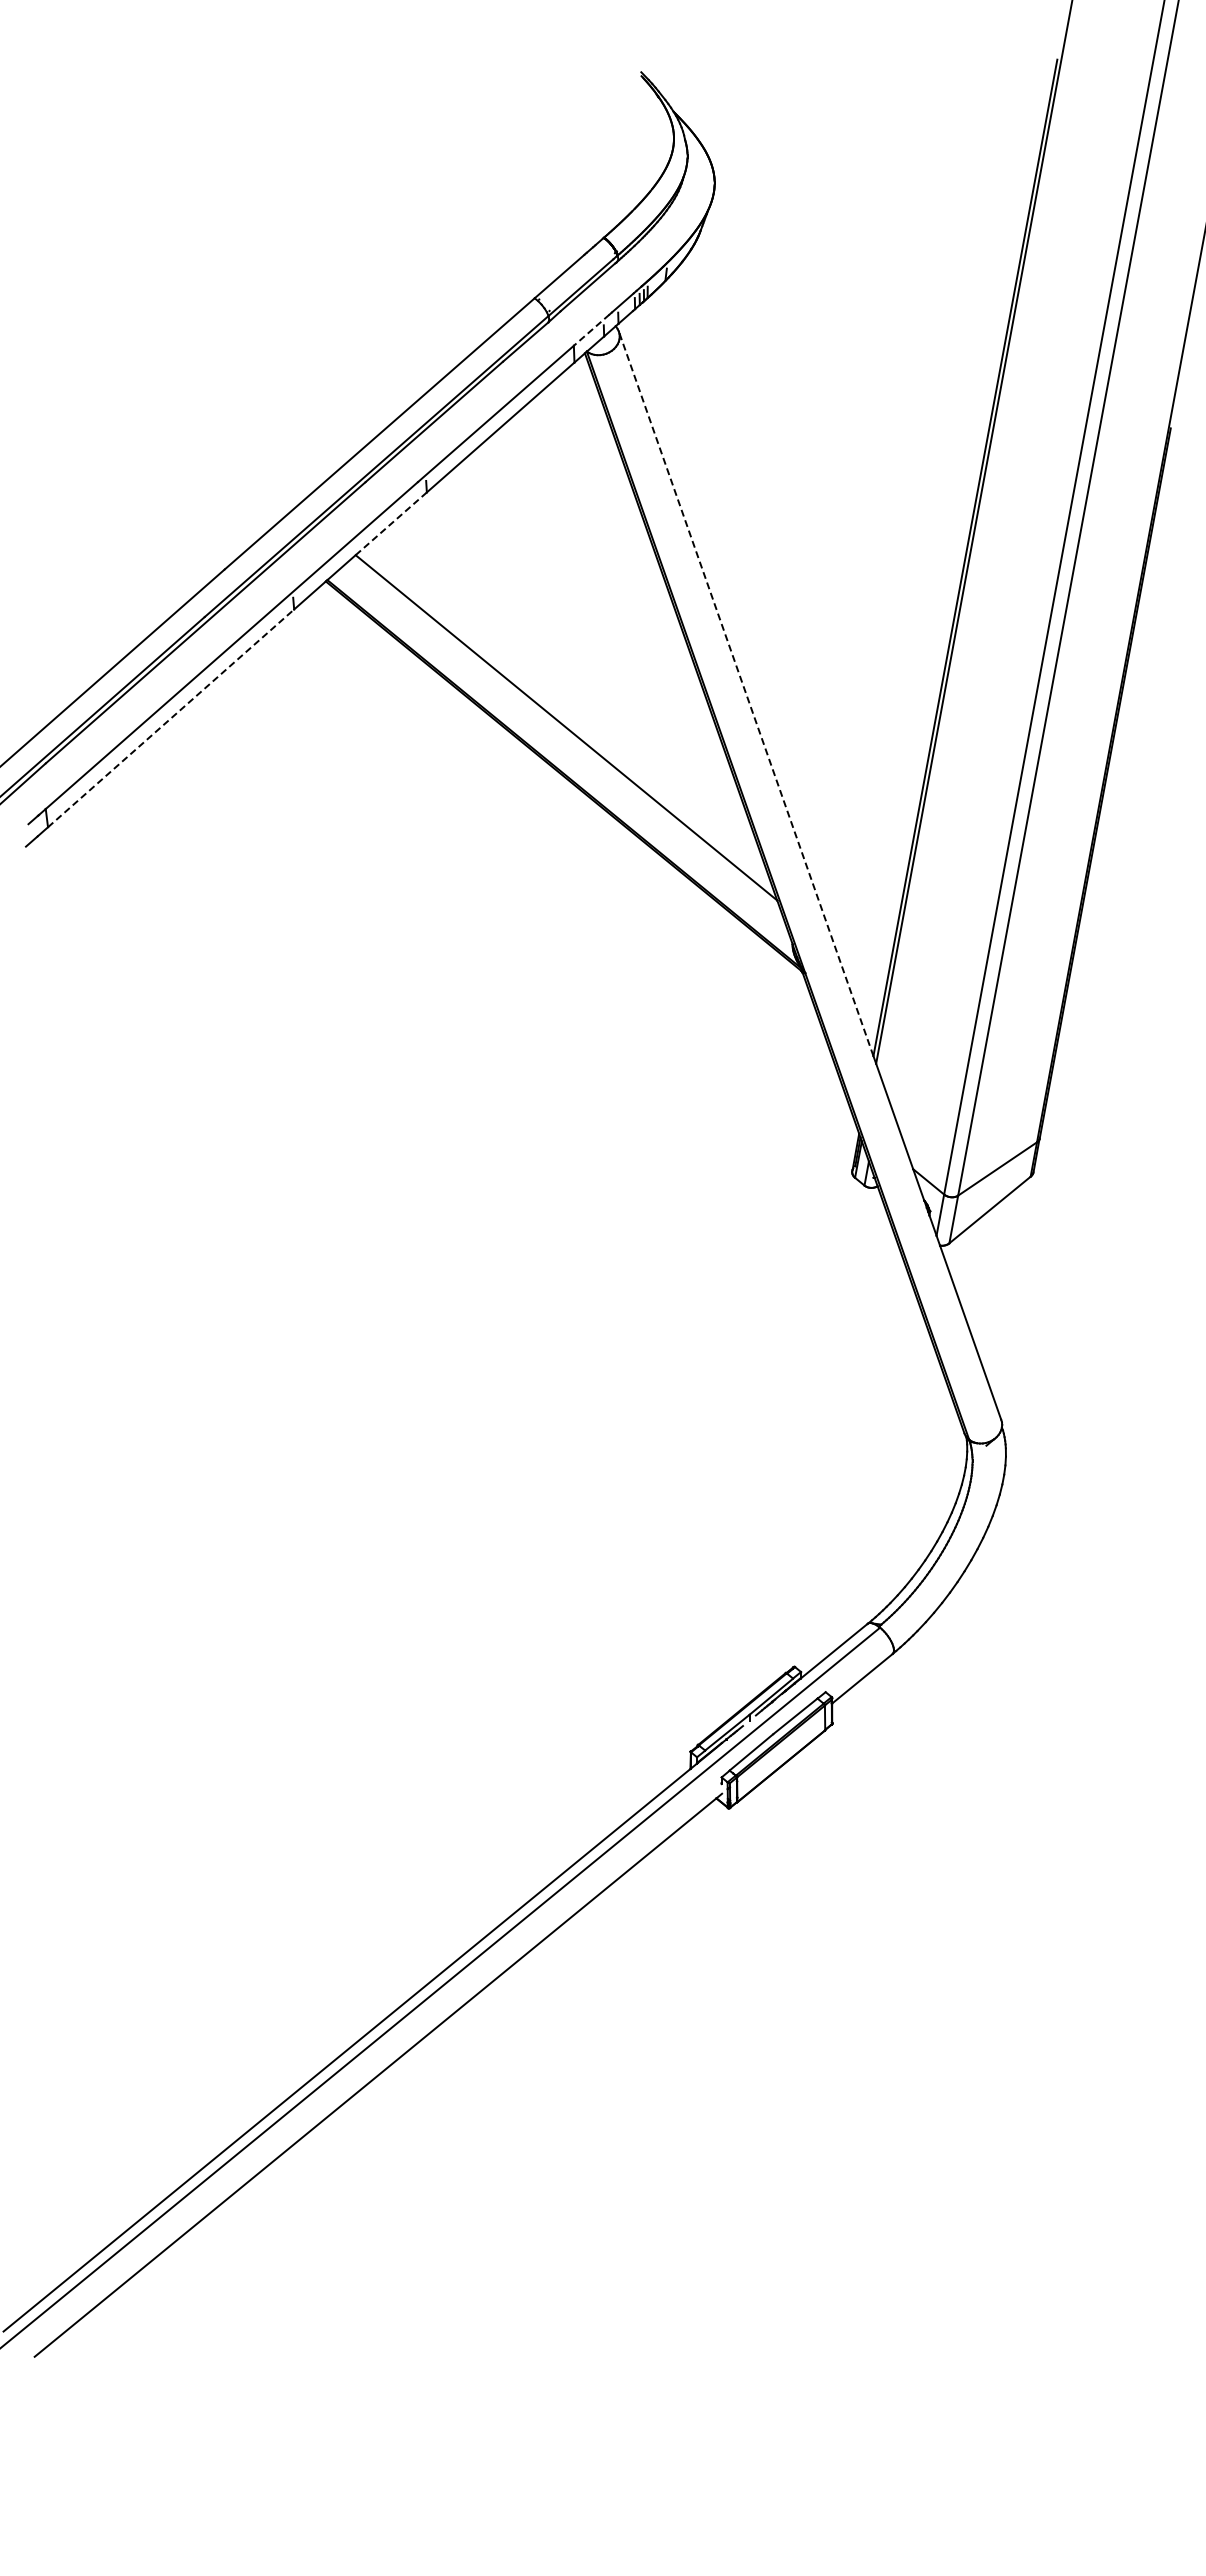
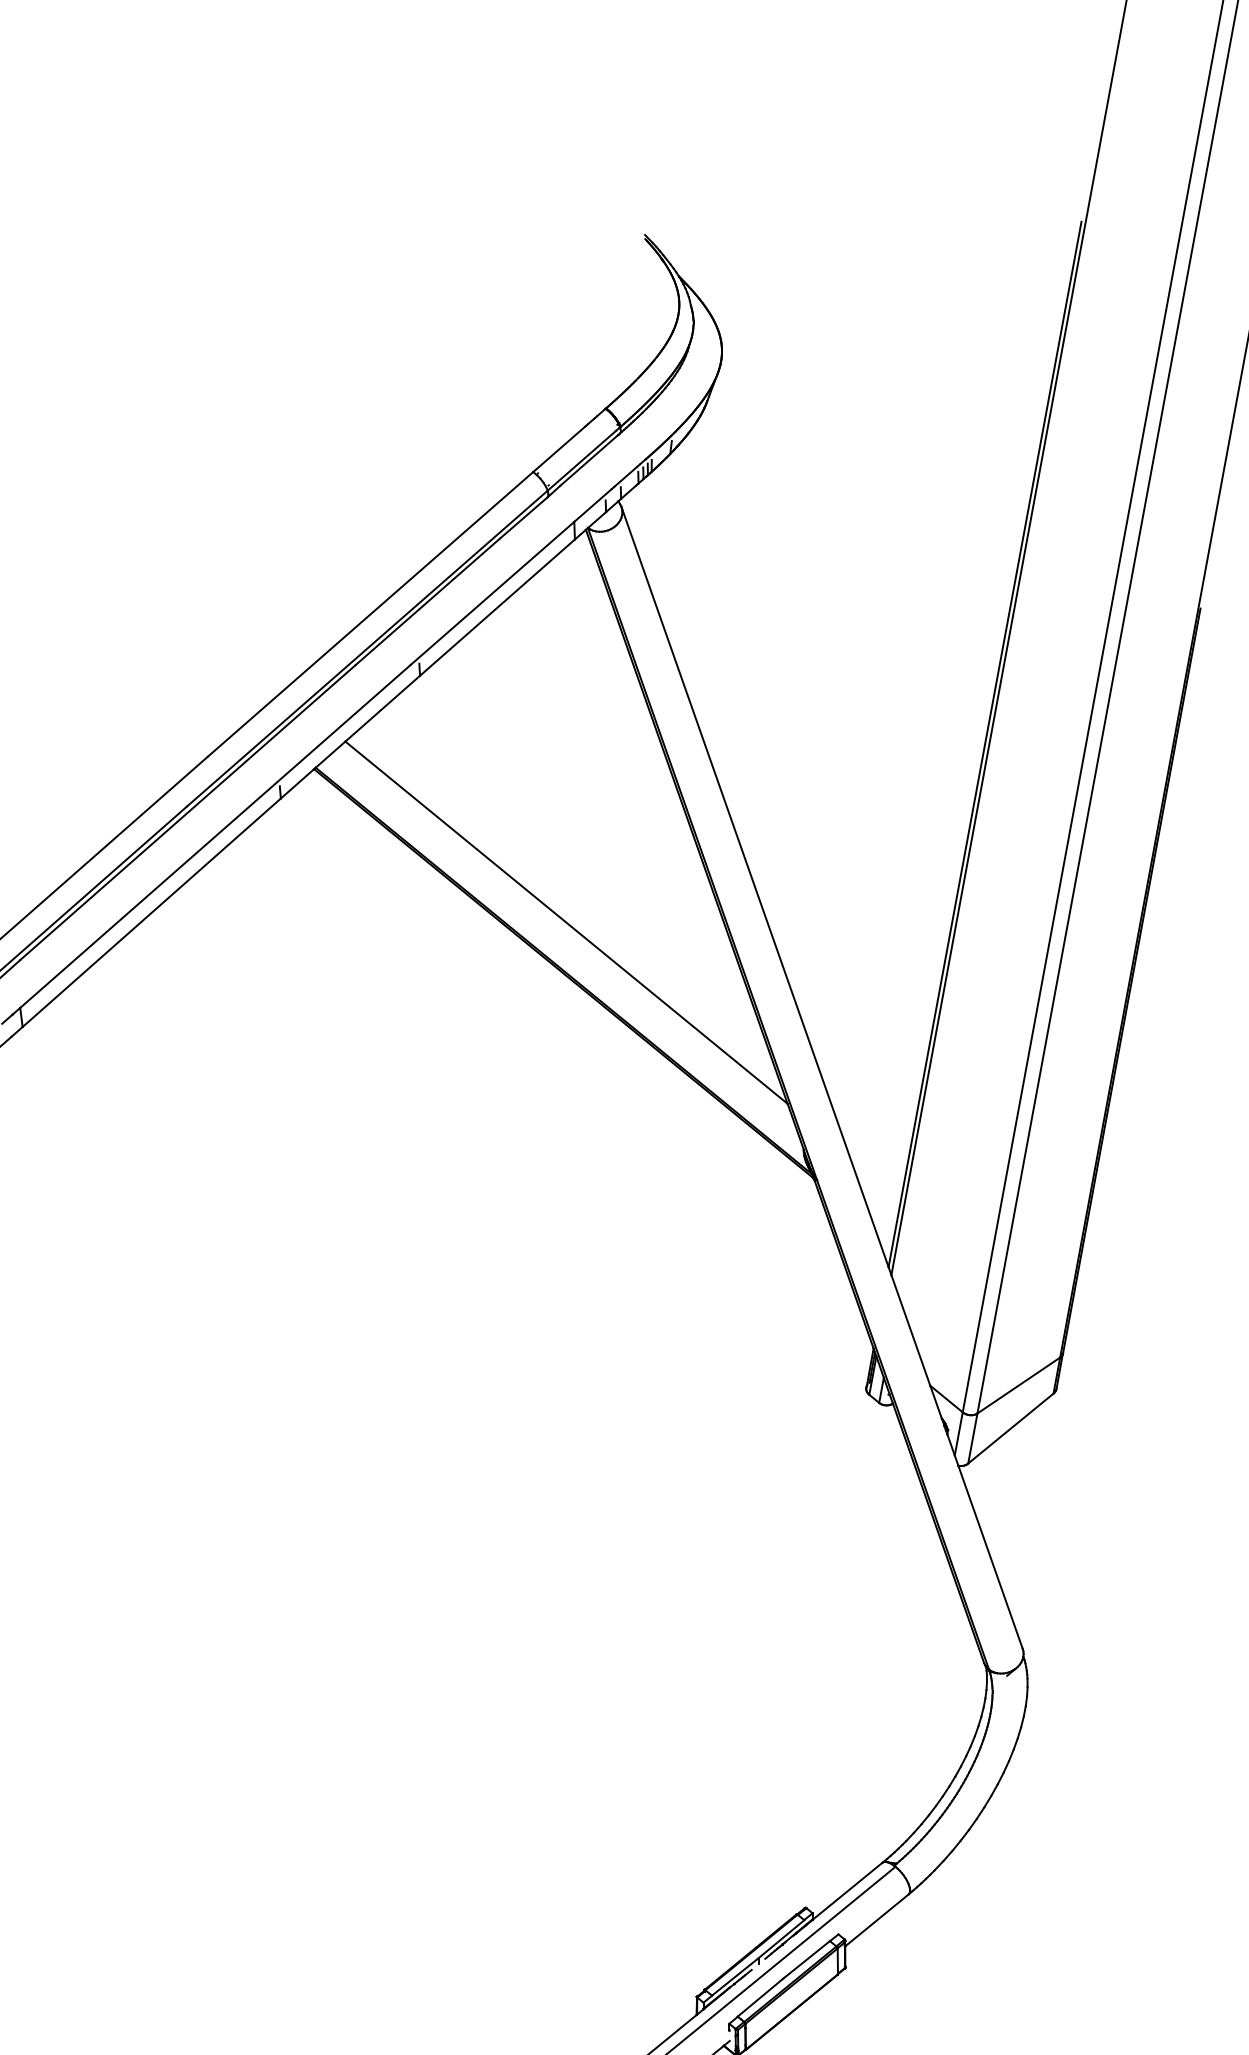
line: (591, 330) -> (592, 505), dashed -> solid
line: (391, 523) -> (382, 708), dashed -> solid
line: (745, 693) -> (754, 886), dashed -> solid
line: (171, 718) -> (152, 912), dashed -> solid

